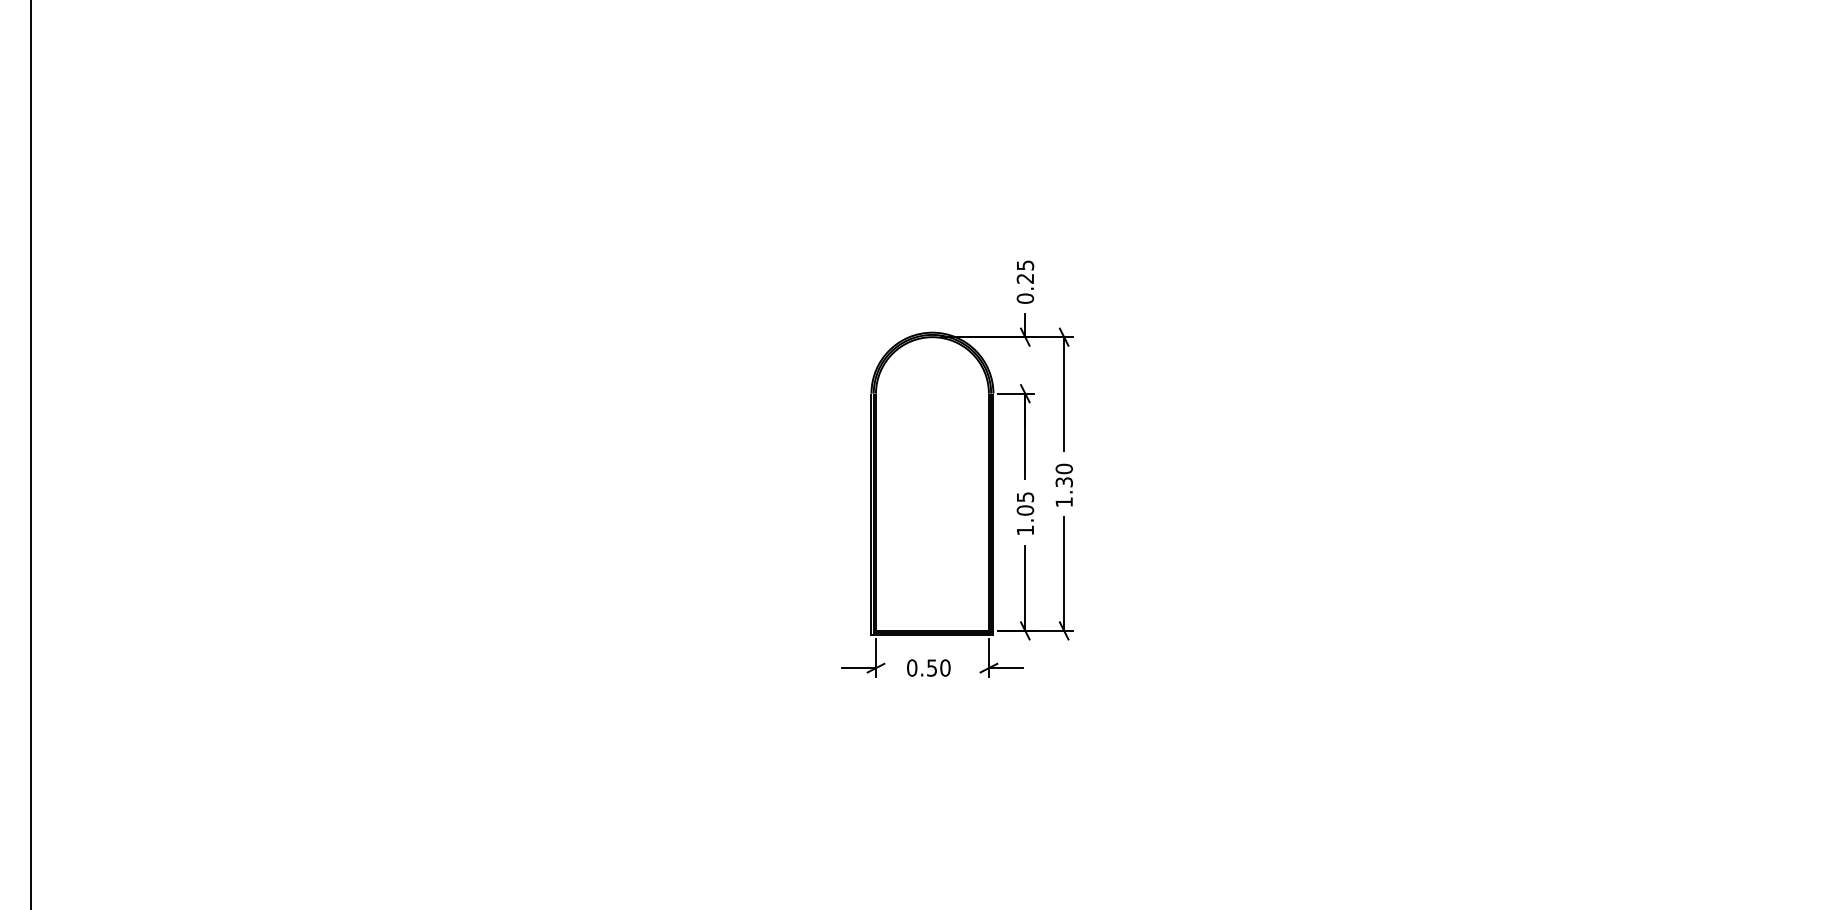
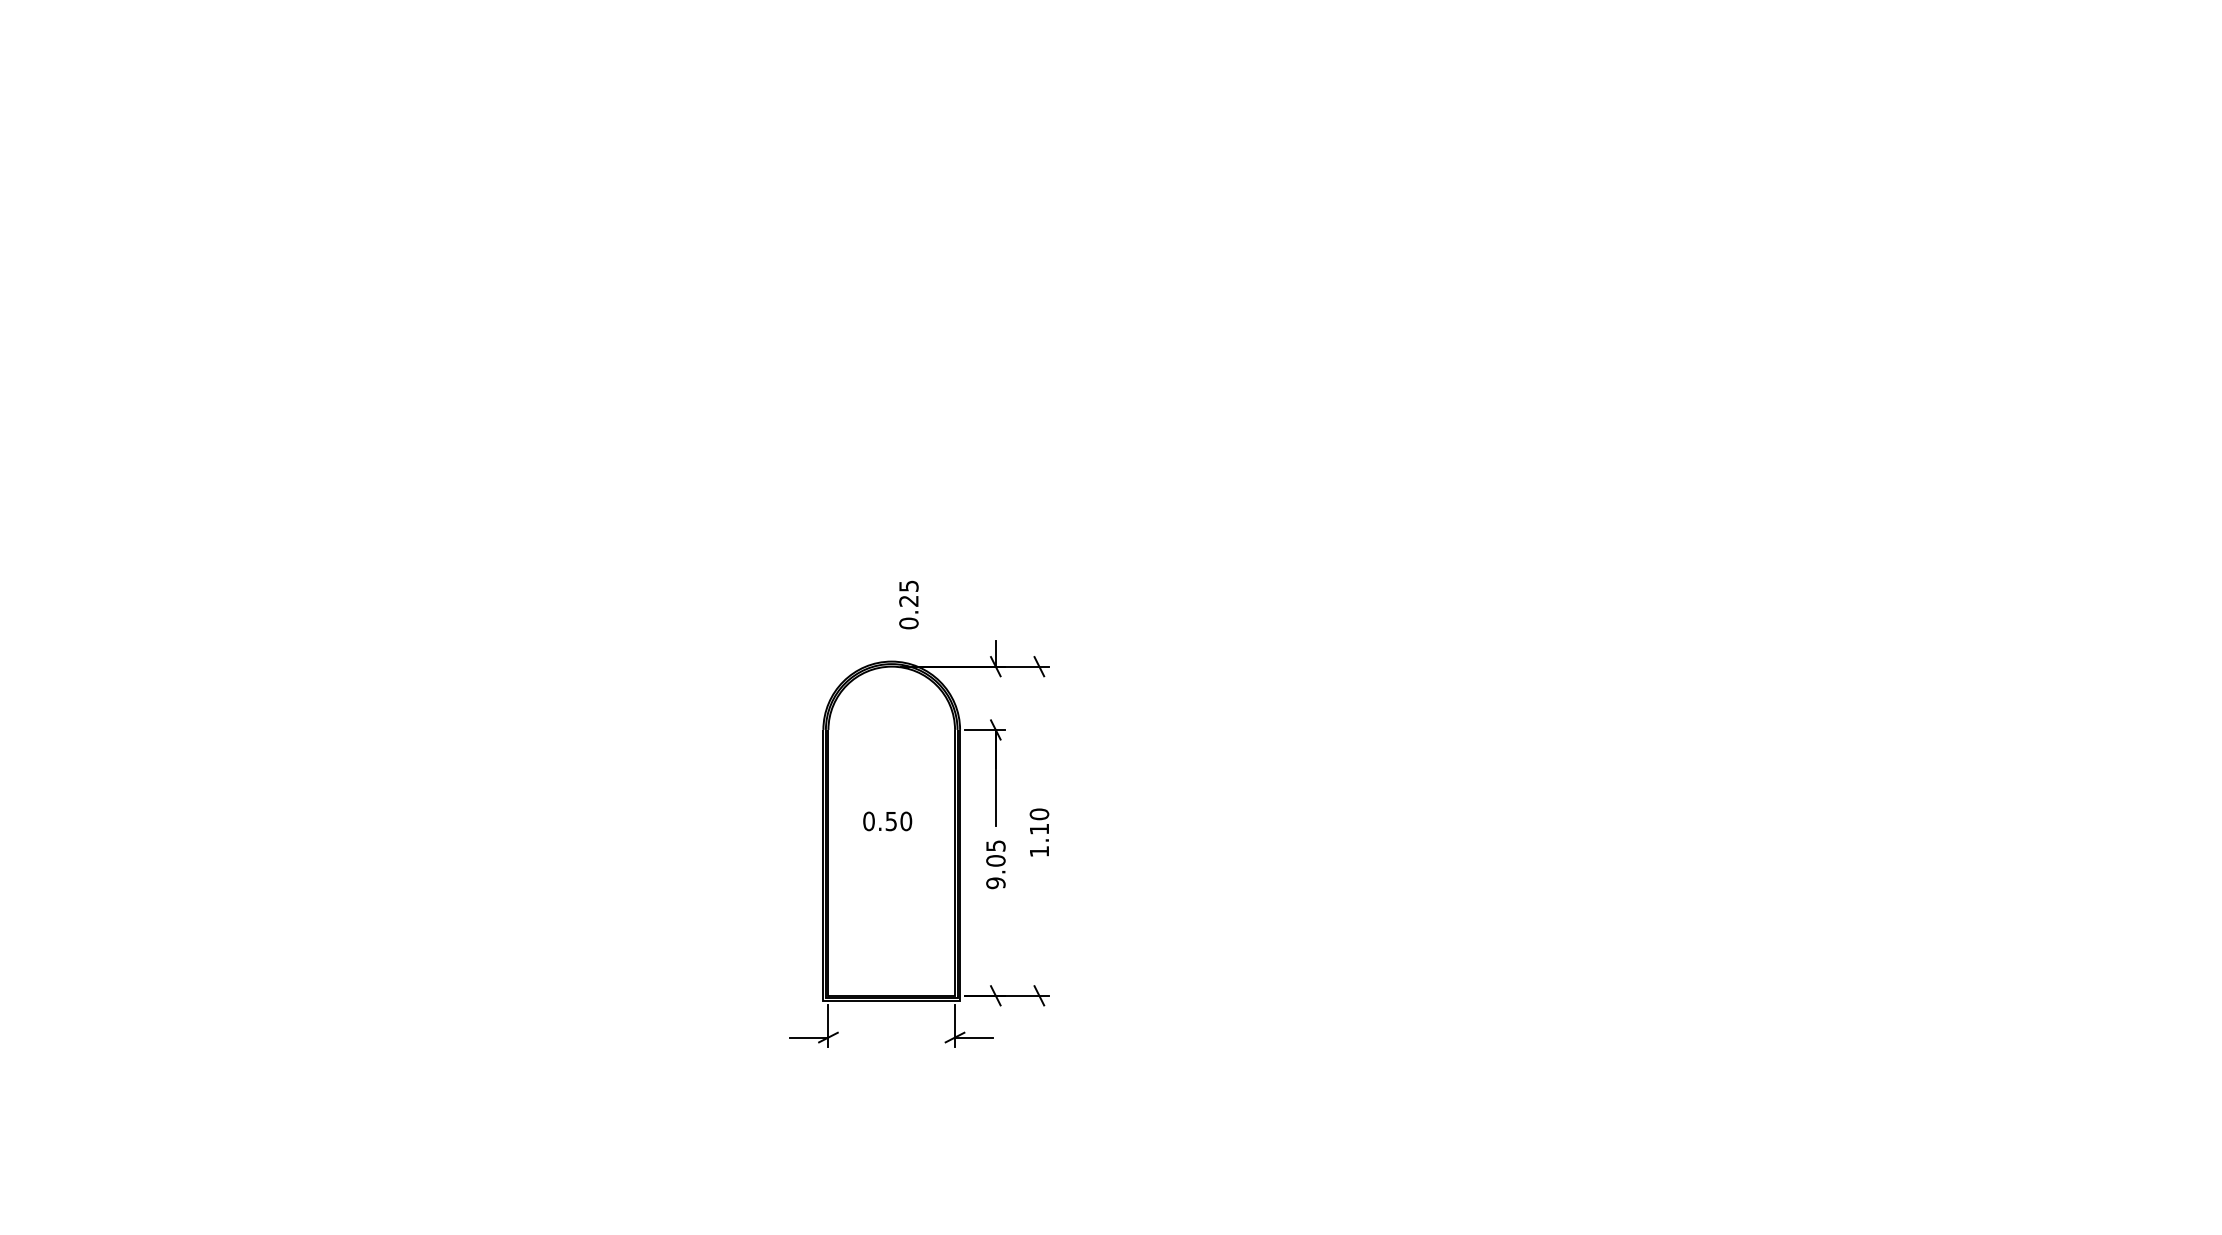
text: (1025, 281) -> (908, 604), moved
line: (1064, 394) -> (1039, 730), removed
text: (1064, 481) -> (1039, 828), 1.30 -> 1.10
text: (1025, 530) -> (995, 883), 1.05 -> 9.05
line: (1064, 573) -> (1039, 931), removed
line: (1025, 587) -> (995, 947), removed
text: (928, 668) -> (887, 821), moved

